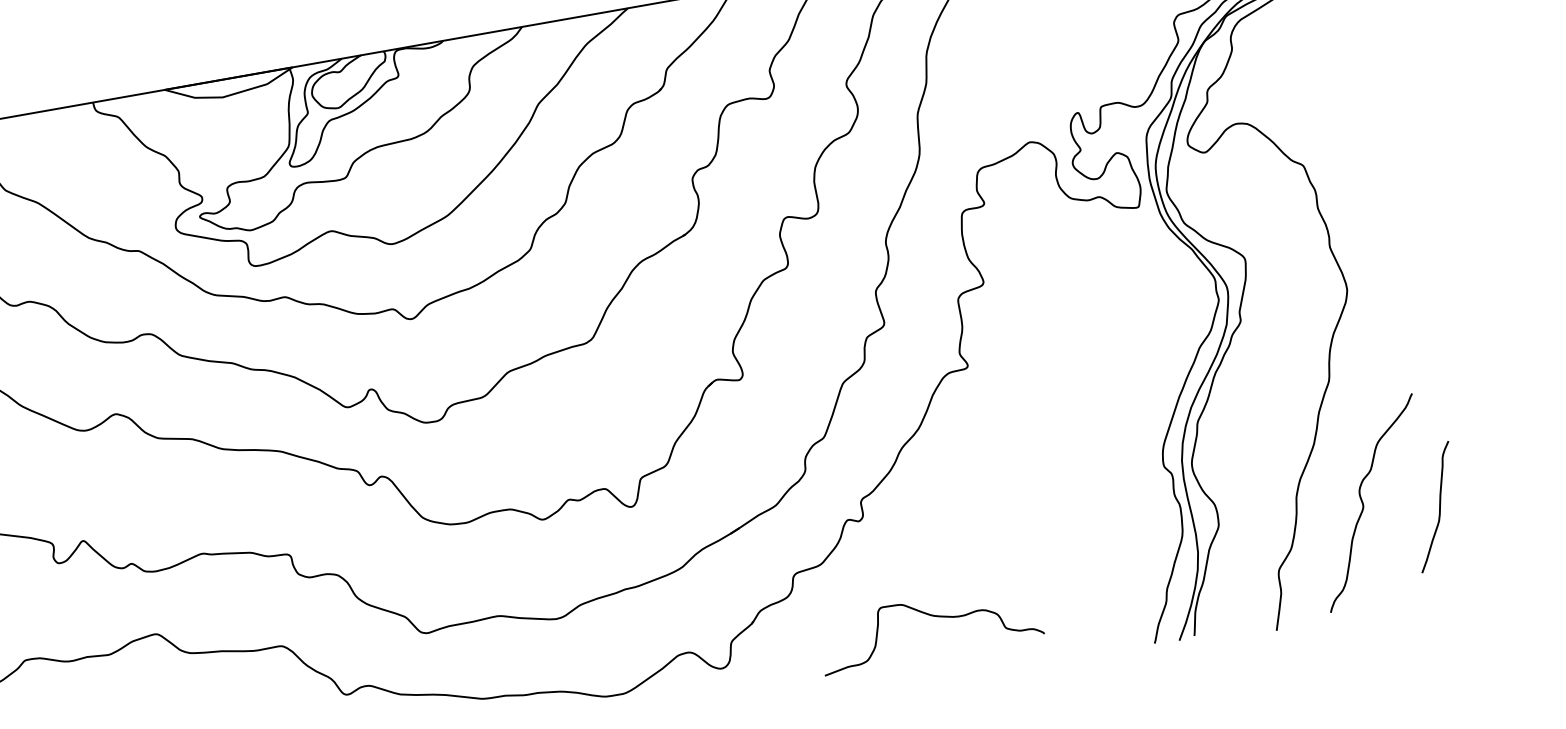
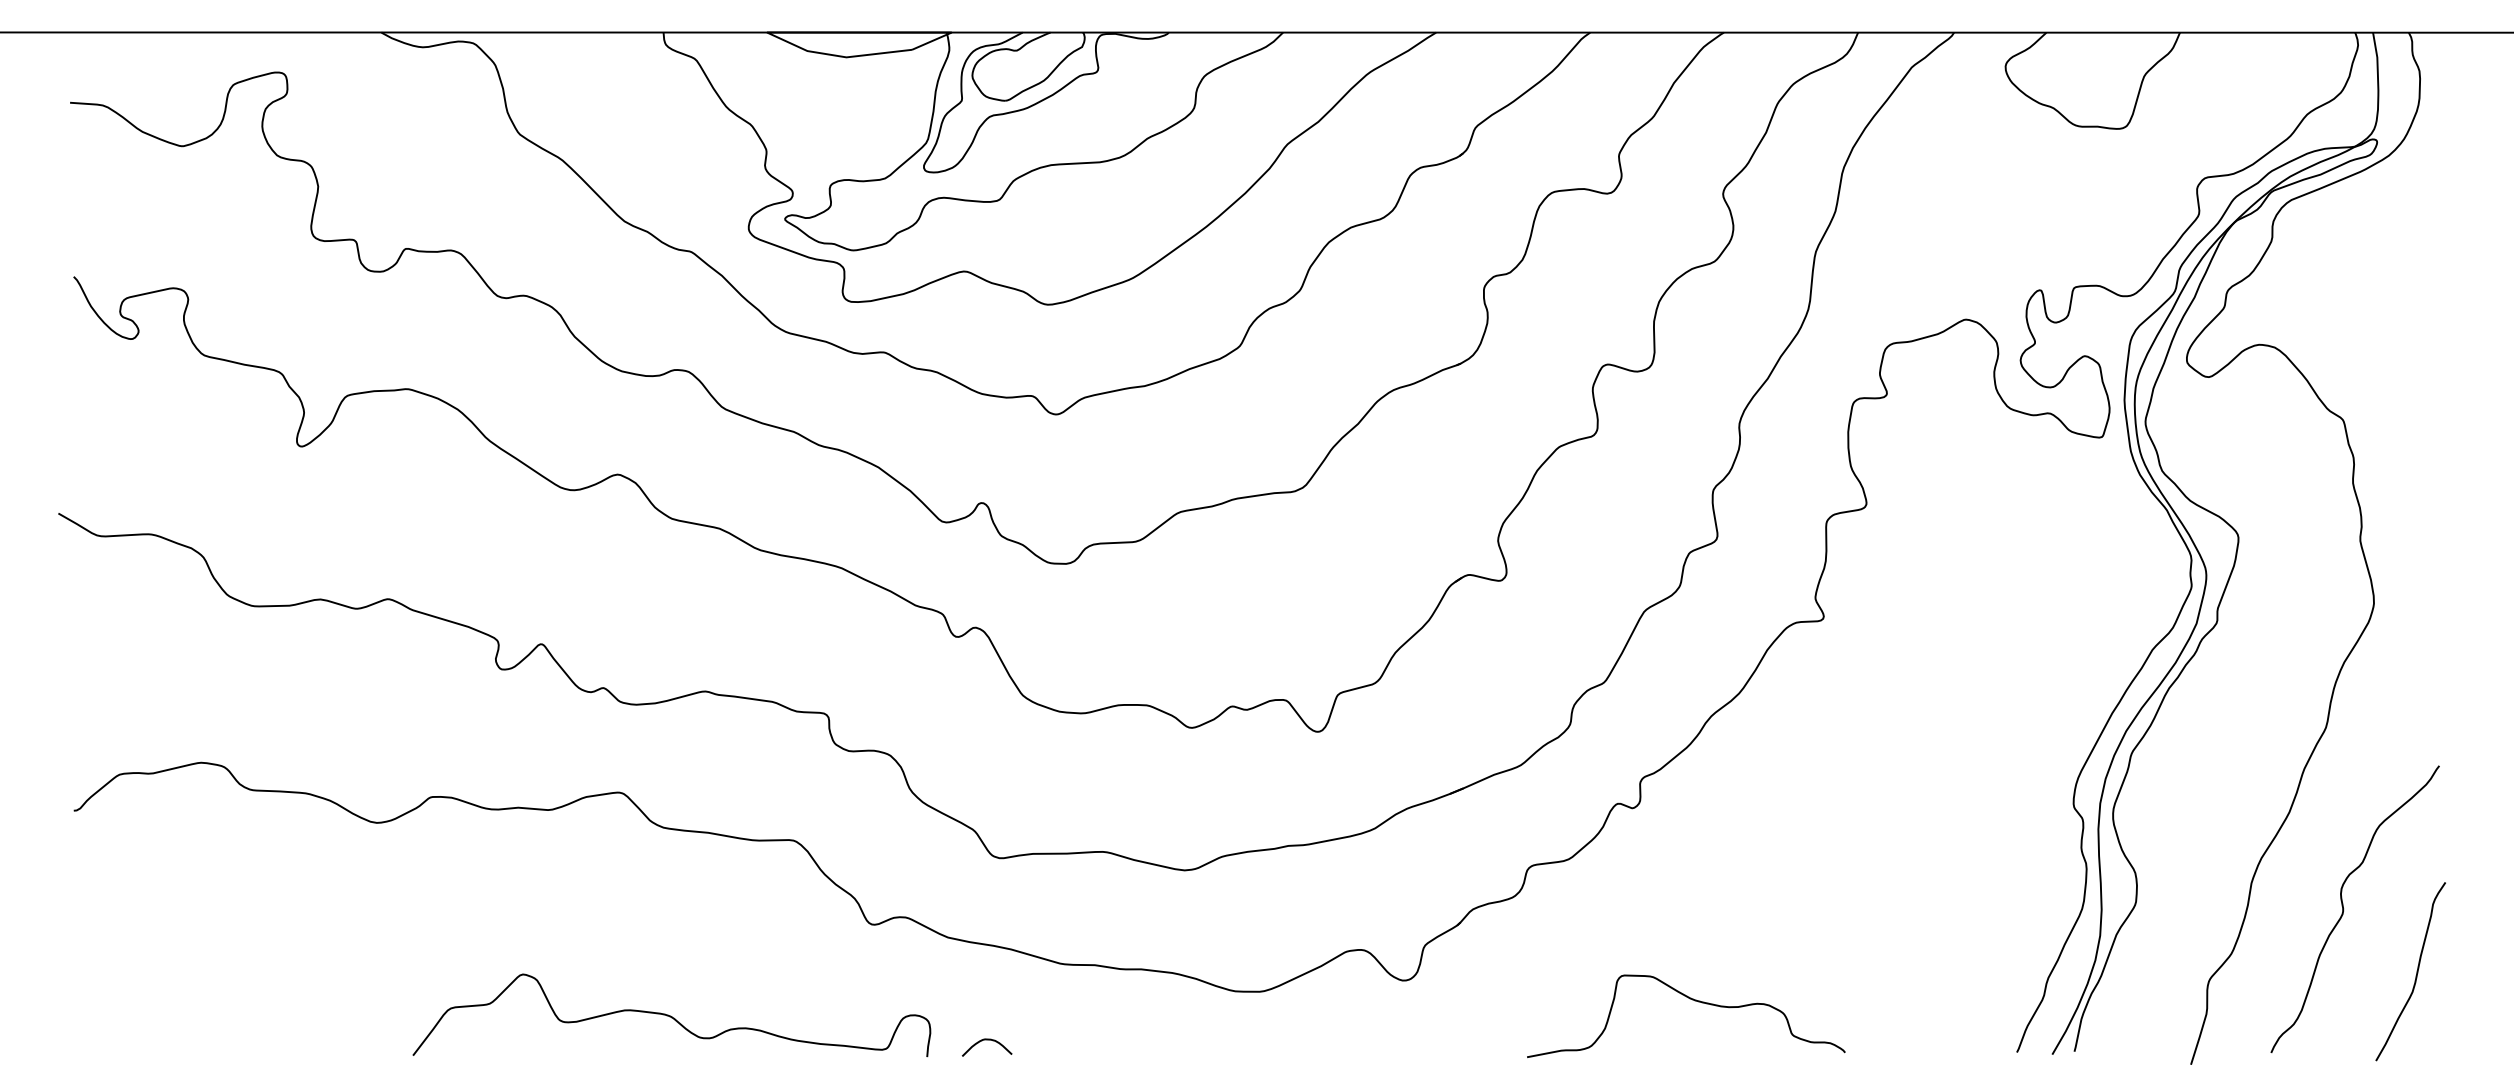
curve: (1439, 506) -> (2416, 971), moved
curve: (934, 616) -> (1694, 1001), moved

